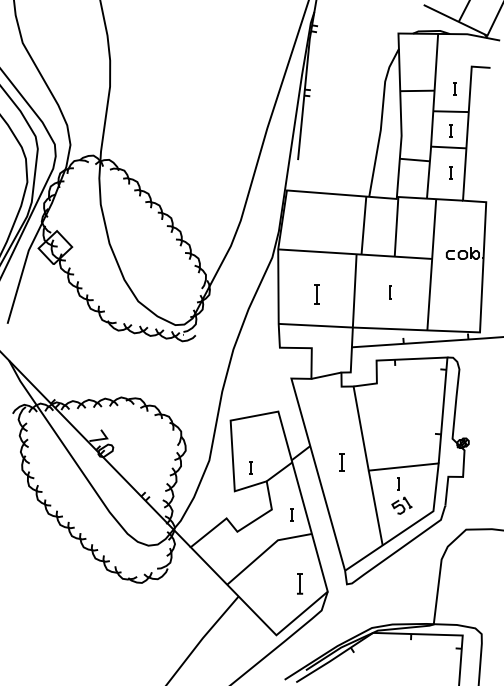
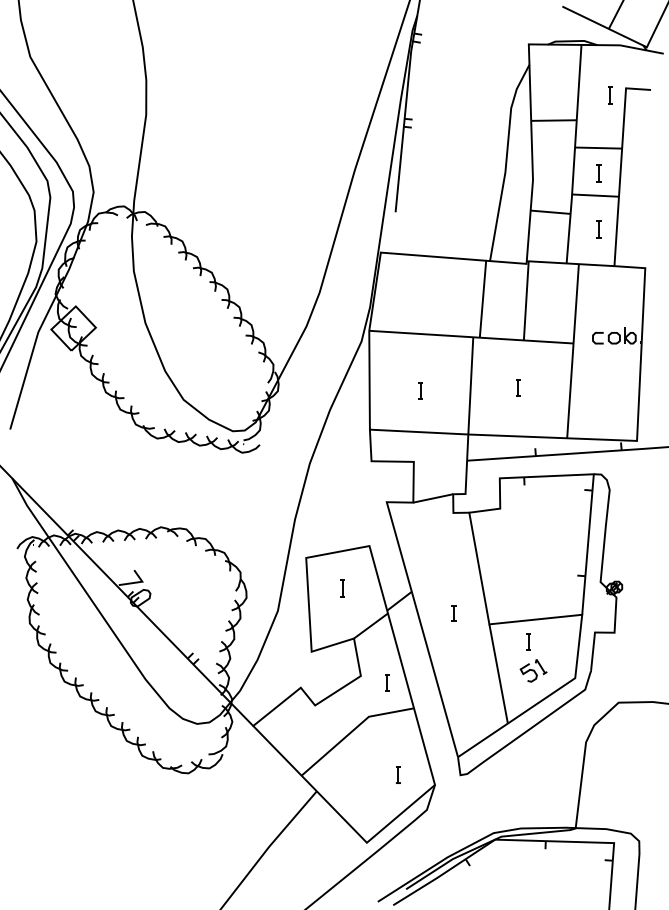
part: (454, 88) -> (609, 94), moved
part: (316, 294) -> (420, 390), size x0.62
part: (341, 462) -> (453, 613), size x0.71
part: (250, 467) -> (341, 588), moved
part: (300, 584) -> (398, 775), size x0.62

